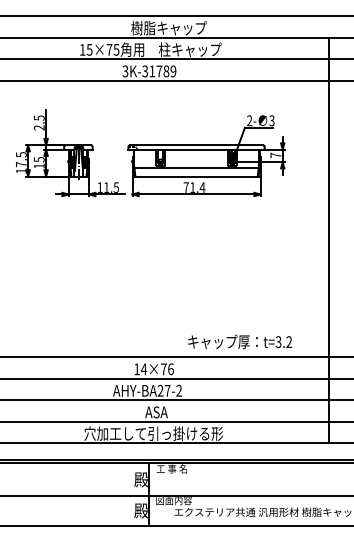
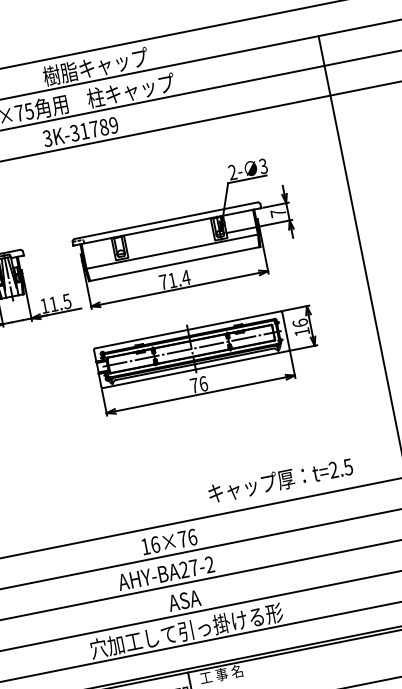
part: (206, 246) -> (207, 357), added
text: (283, 342) -> (340, 469), t=3.2 -> t=2.5
text: (143, 369) -> (154, 545), 14×76 -> 16×76

